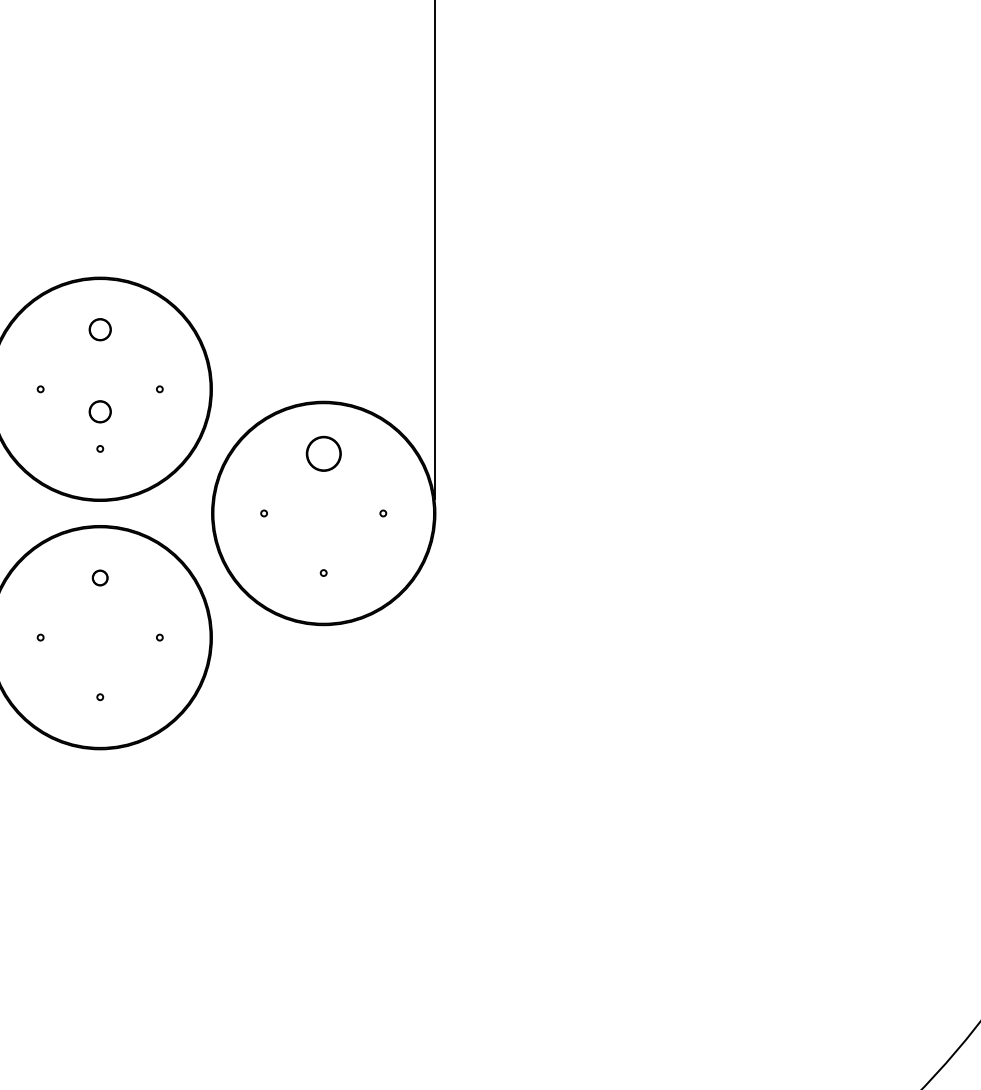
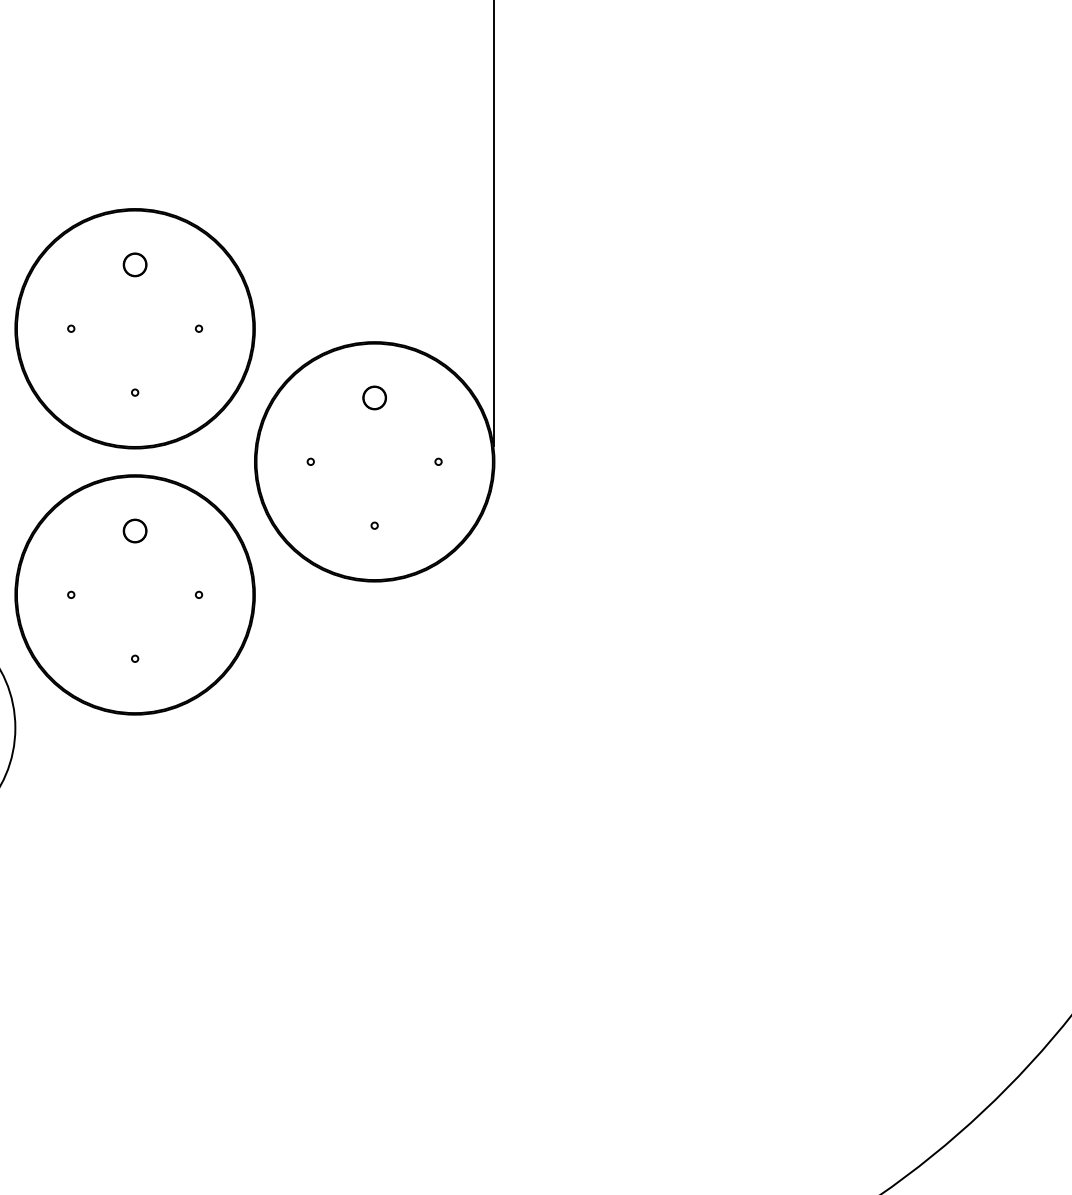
part: (99, 411) -> (134, 352), removed
part: (323, 453) -> (374, 397), size x0.62
part: (99, 577) -> (134, 530), size x1.43

